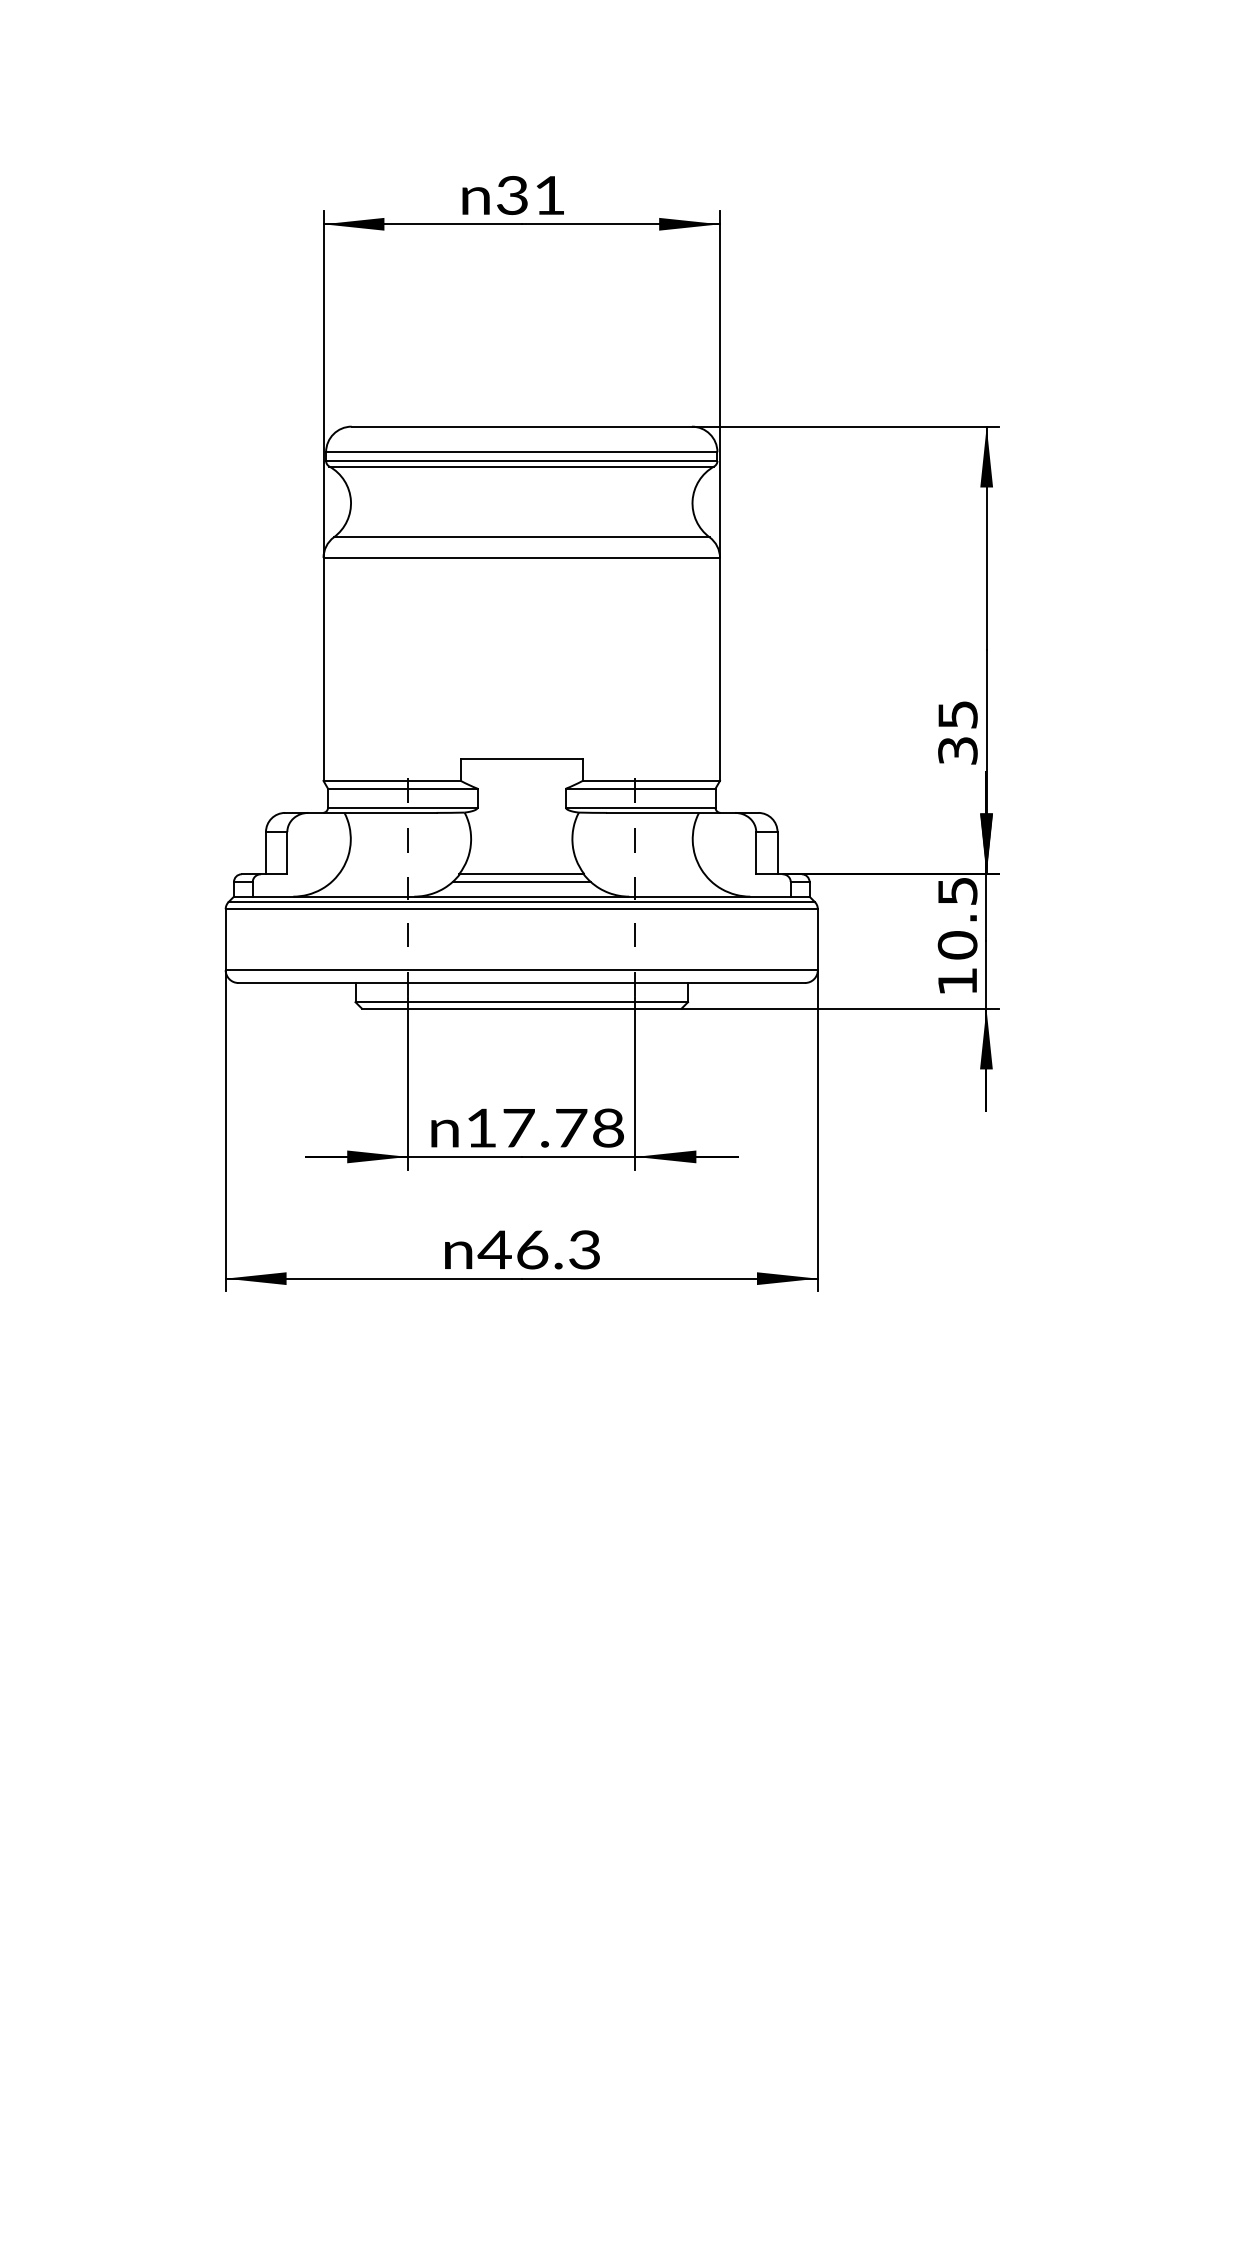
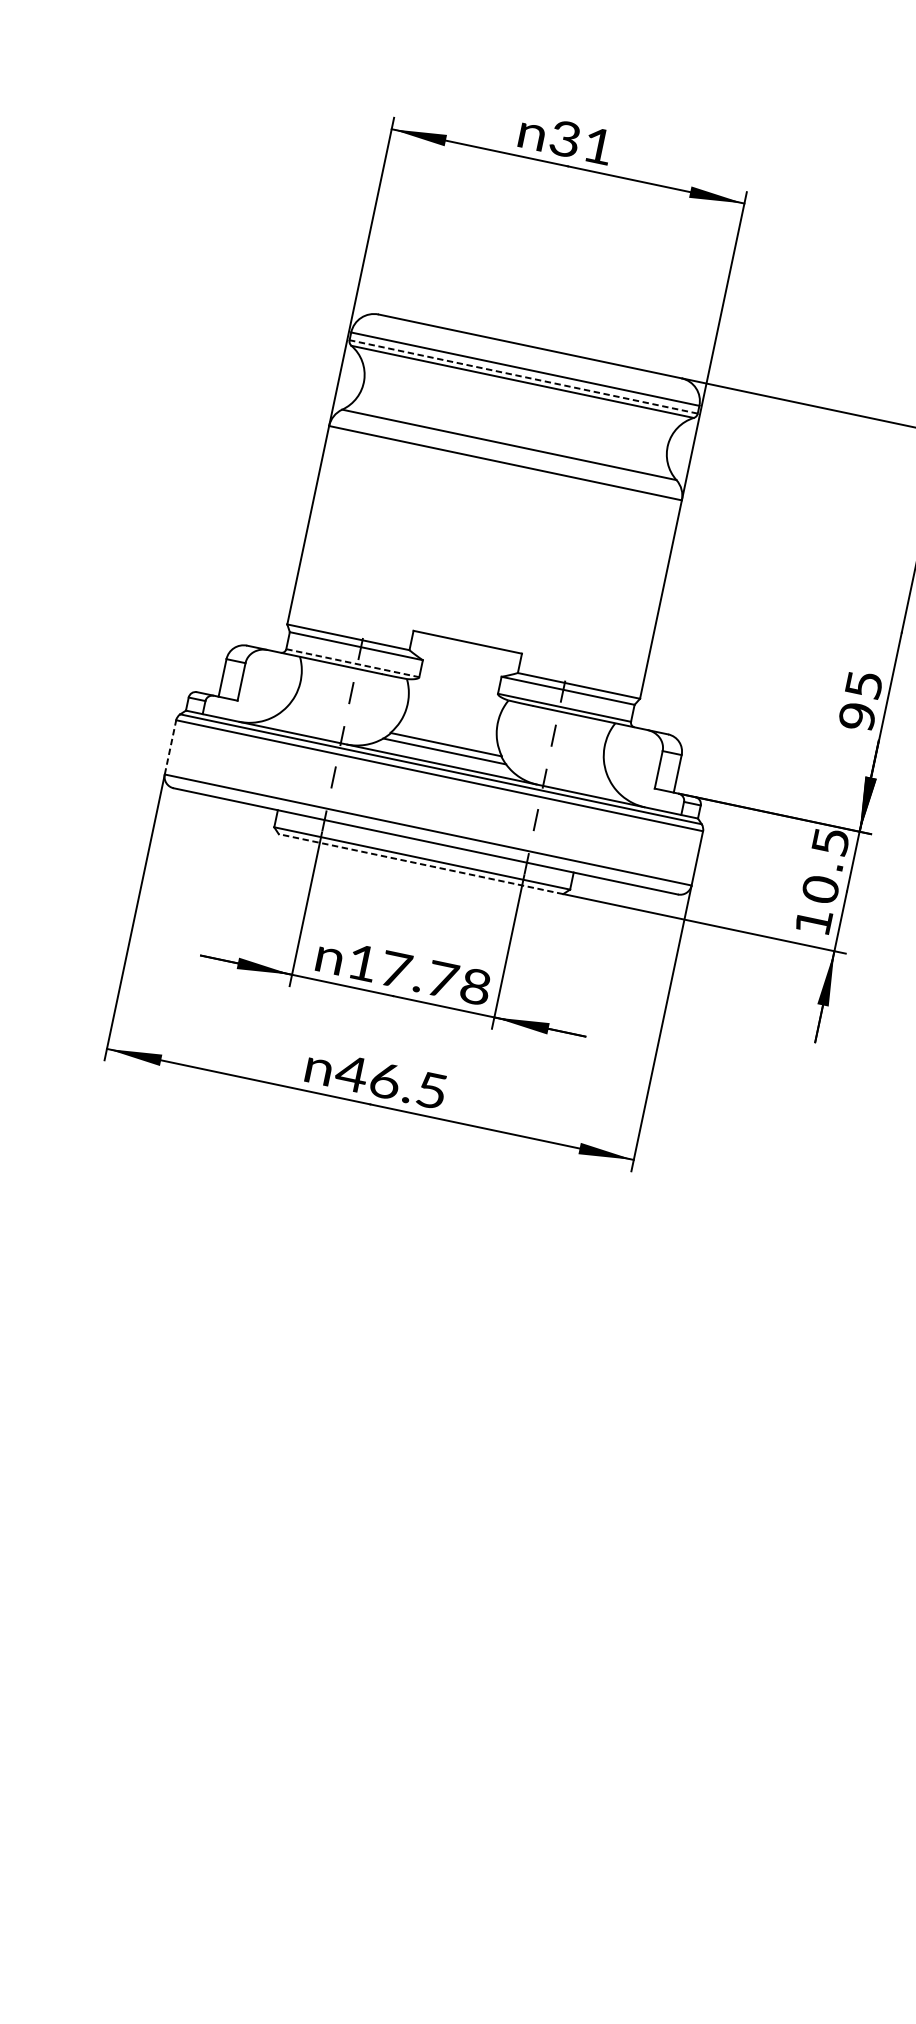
line: (521, 460) -> (523, 376), solid -> dashed
text: (957, 750) -> (857, 716), 35 -> 95
line: (402, 807) -> (352, 662), solid -> dashed
line: (225, 939) -> (170, 747), solid -> dashed
line: (521, 1008) -> (420, 864), solid -> dashed
text: (584, 1249) -> (431, 1090), 46.3 -> 46.5

